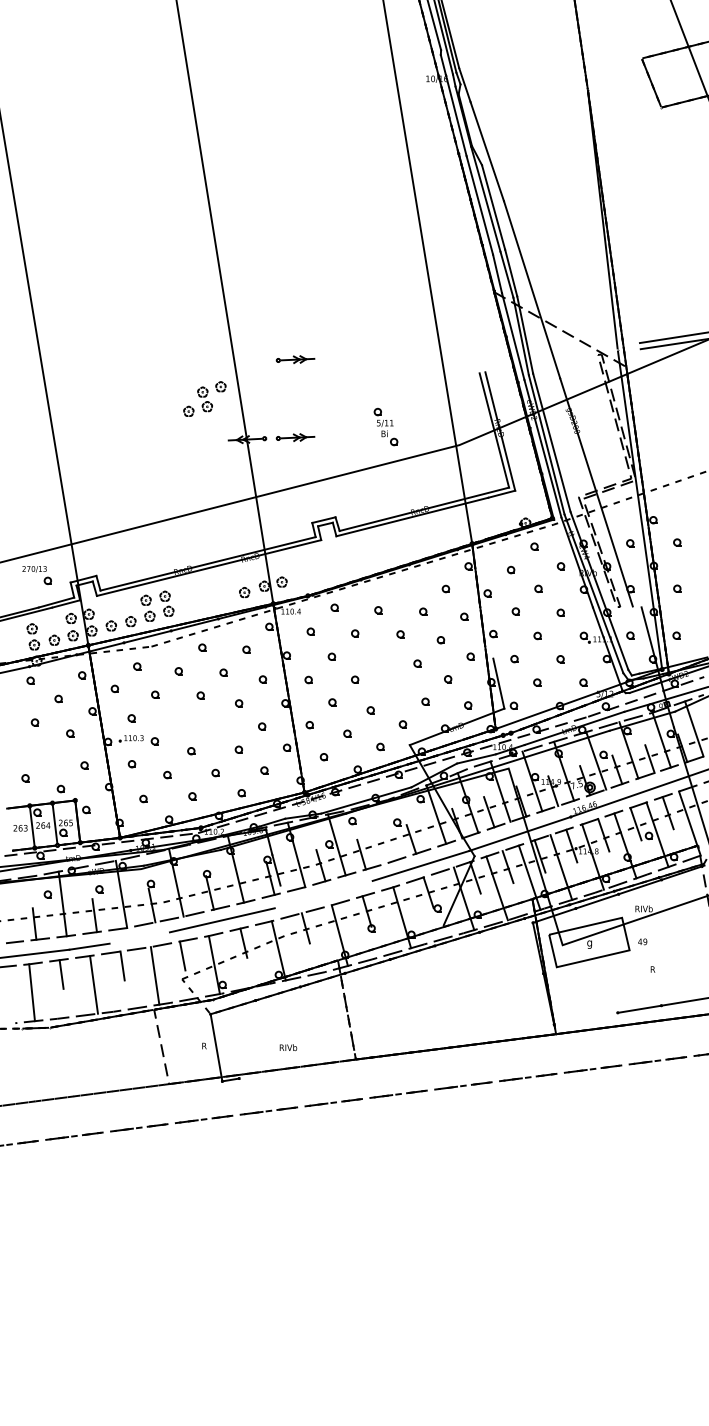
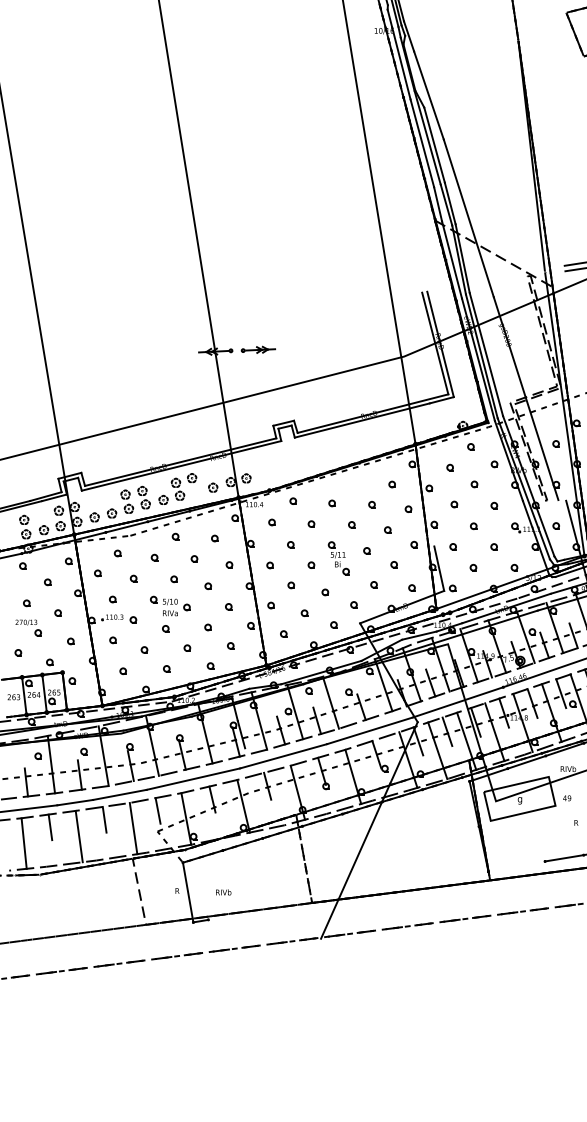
part: (295, 359) -> (258, 280), removed
part: (204, 398) -> (177, 488), moved
part: (385, 426) -> (338, 557), moved
part: (36, 575) -> (28, 628), moved
part: (196, 725) -> (170, 605), added
line: (377, 834) -> (331, 702), added
line: (323, 894) -> (283, 756), added
line: (139, 937) -> (119, 794), added
line: (404, 1012) -> (355, 861), added
text: (288, 1047) -> (223, 892), moved

